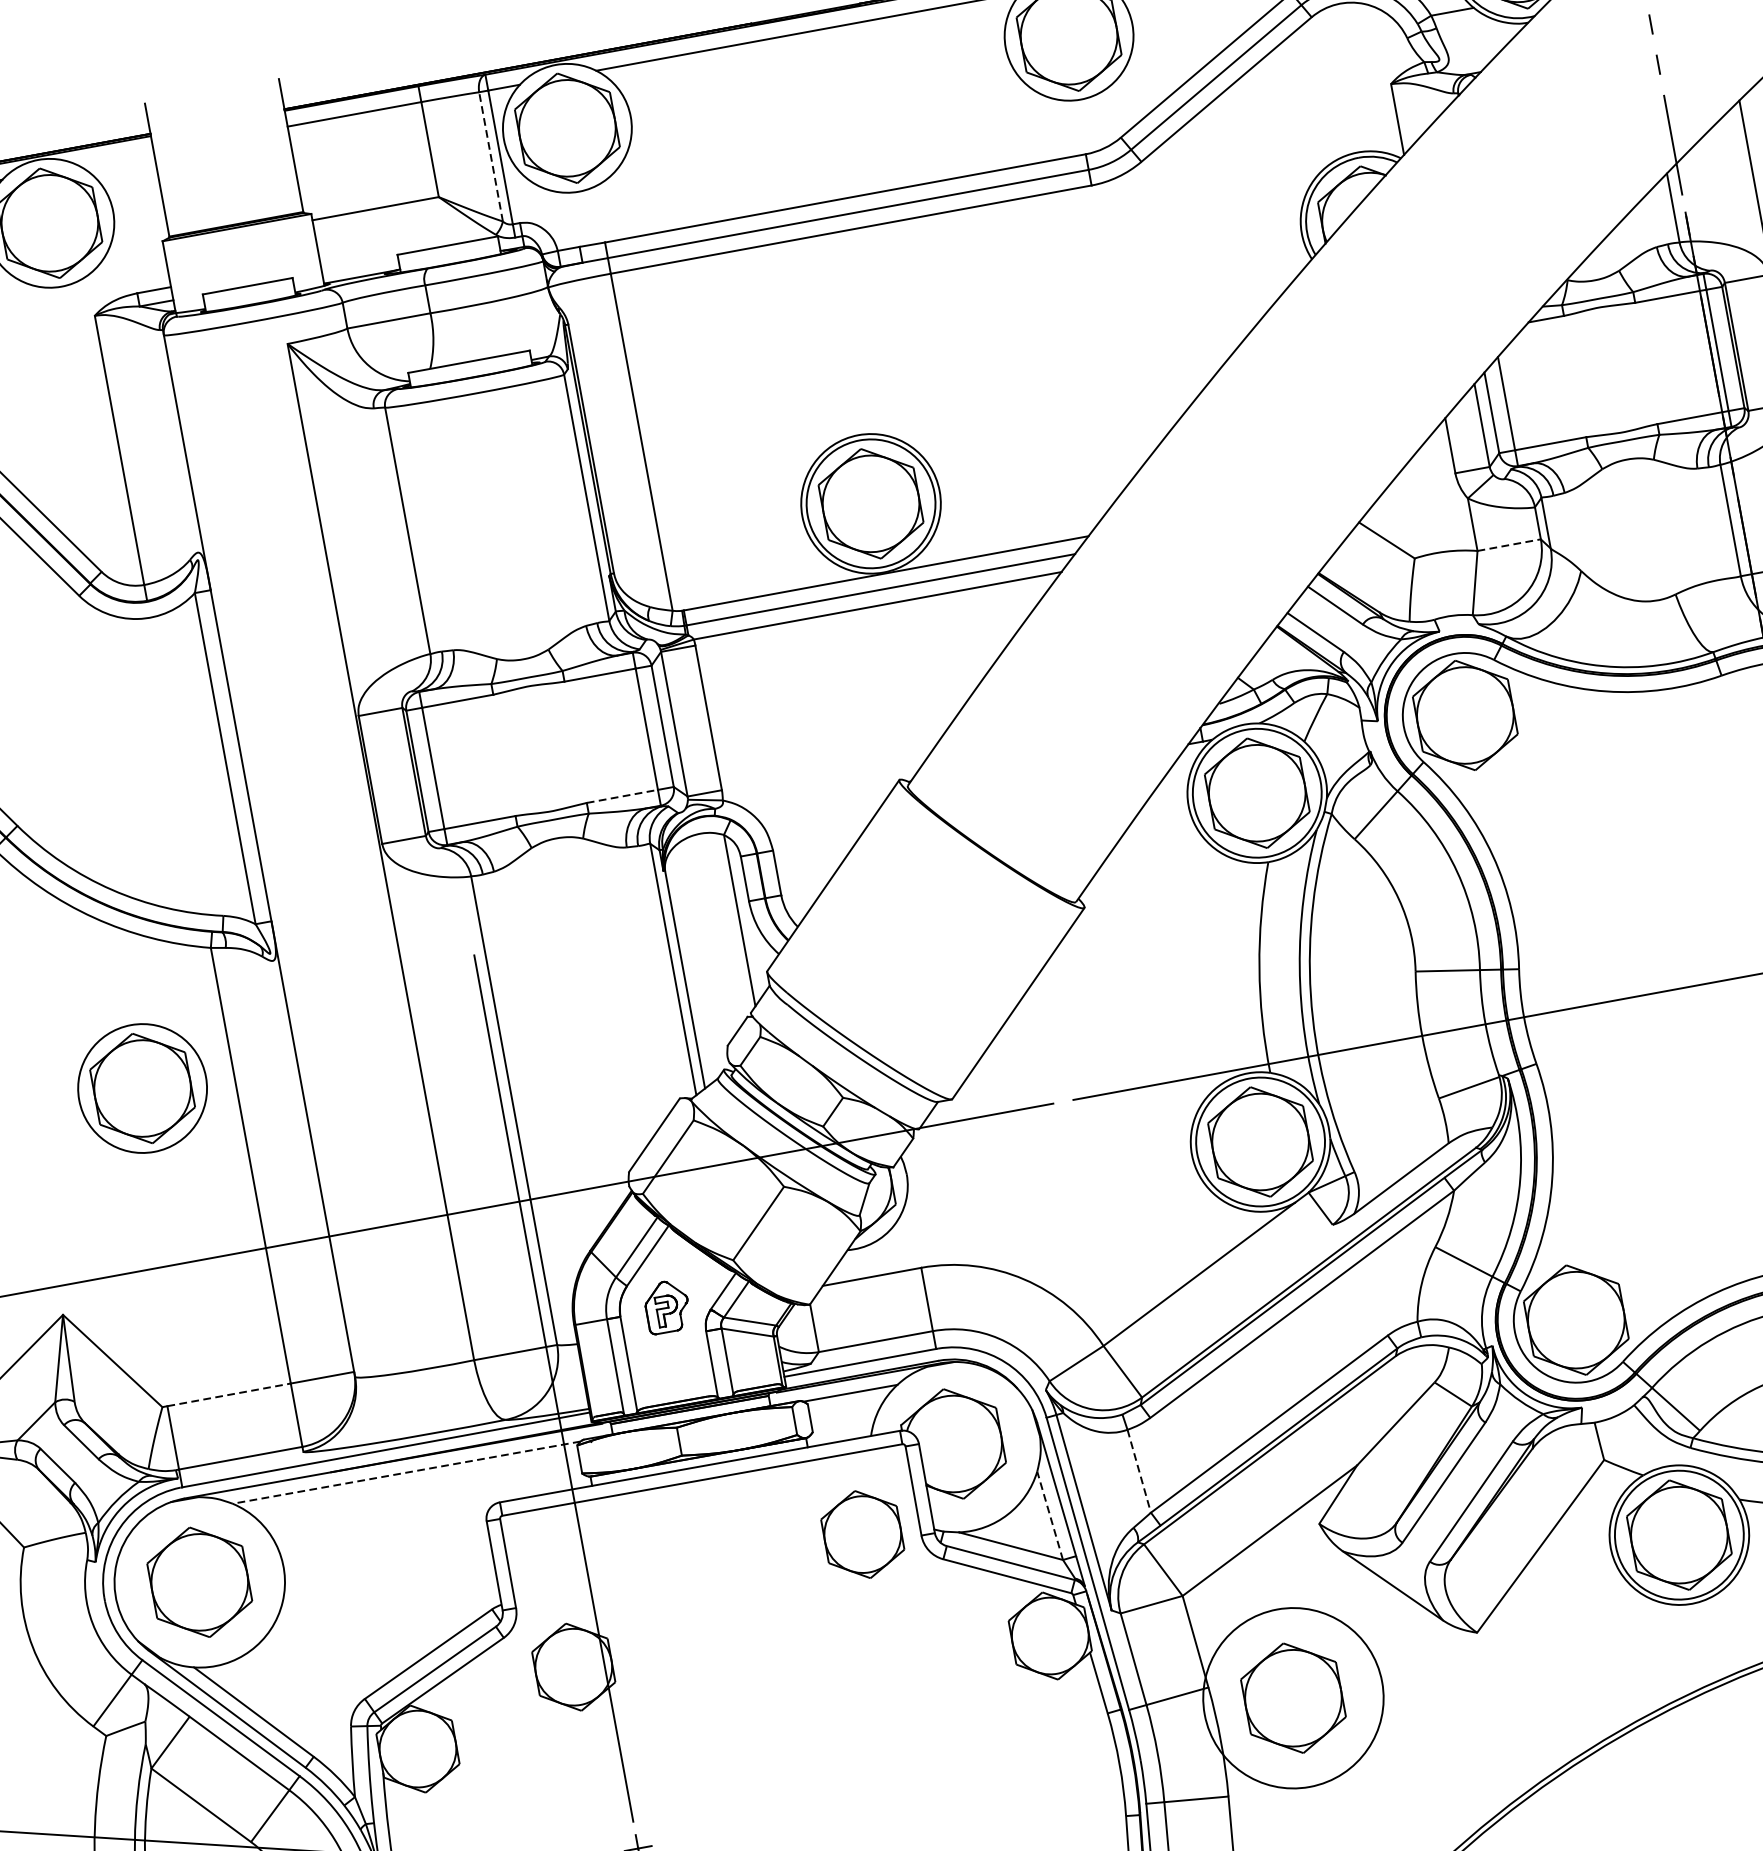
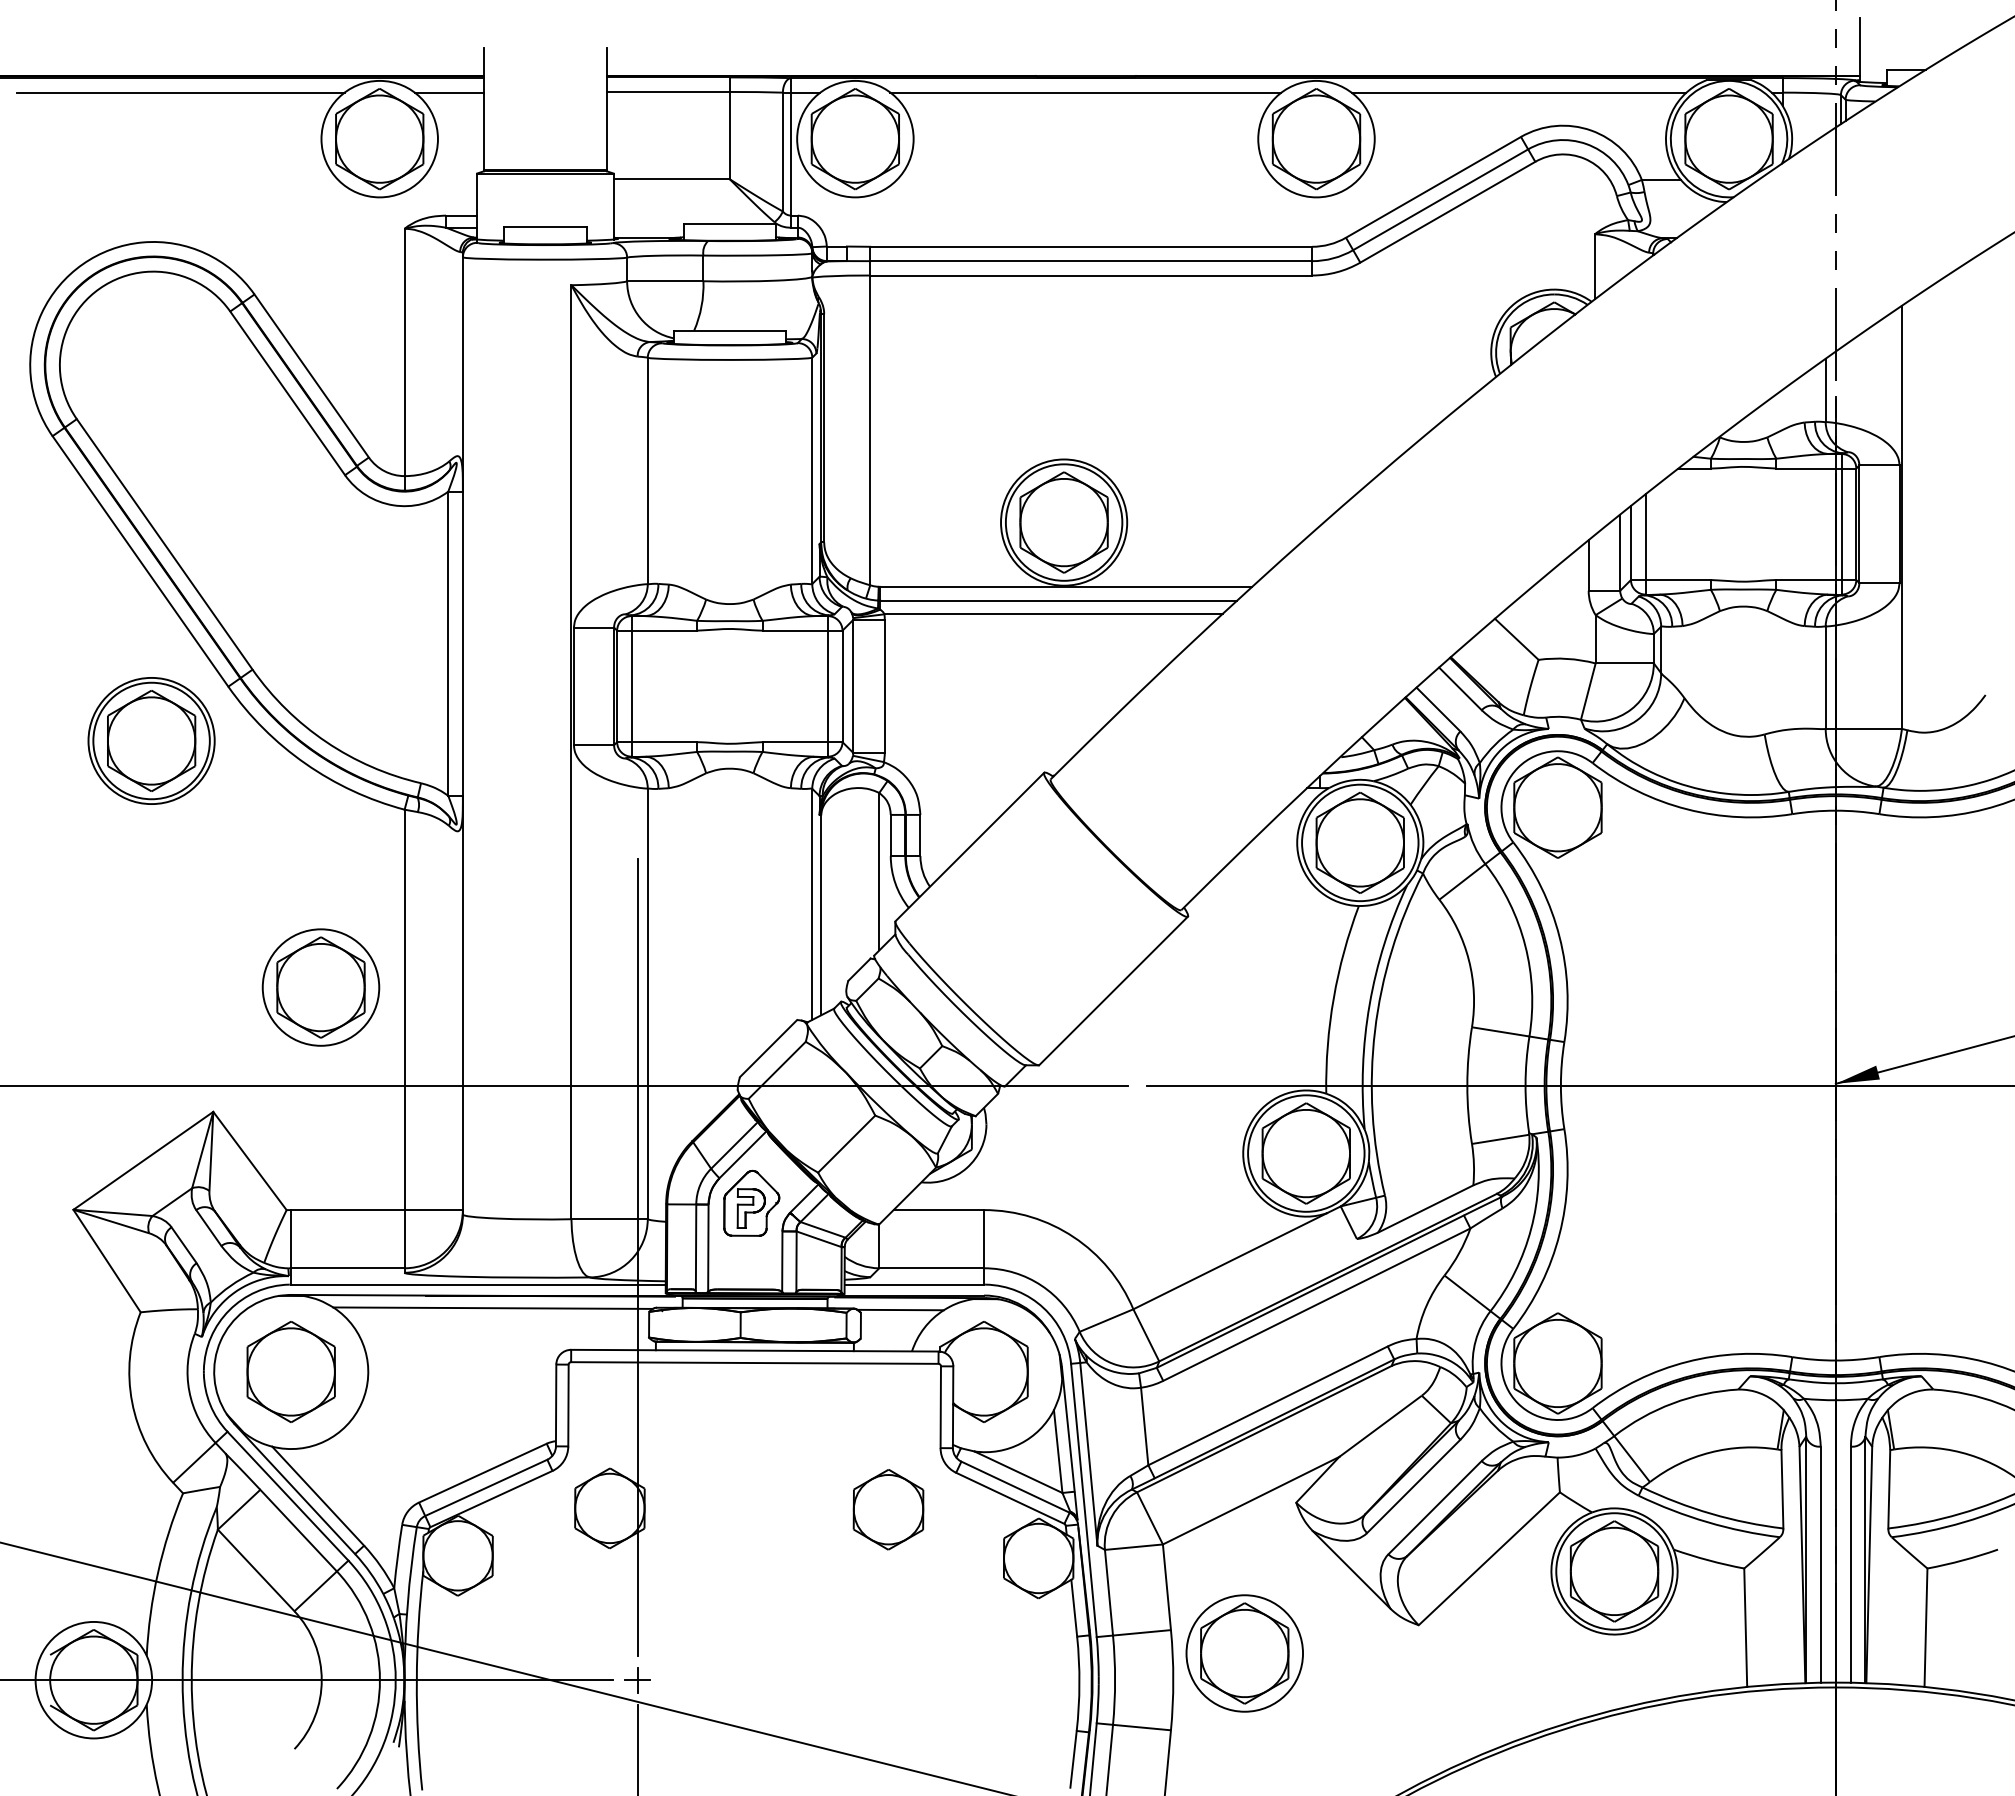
line: (490, 156) -> (782, 151), dashed -> solid
line: (115, 158) -> (448, 92), added
line: (1510, 545) -> (1625, 663), dashed -> solid
line: (622, 796) -> (795, 742), dashed -> solid
part: (142, 1088) -> (320, 987), moved
part: (666, 1306) -> (751, 1202), size x1.43
line: (228, 1395) -> (347, 1210), dashed -> solid
line: (1139, 1471) -> (1144, 1426), dashed -> solid
line: (407, 1472) -> (493, 1308), dashed -> solid
line: (1050, 1515) -> (1058, 1451), dashed -> solid
part: (862, 1534) -> (888, 1509), moved
circle: (1293, 1698) -> (1244, 1653), size x0.71

